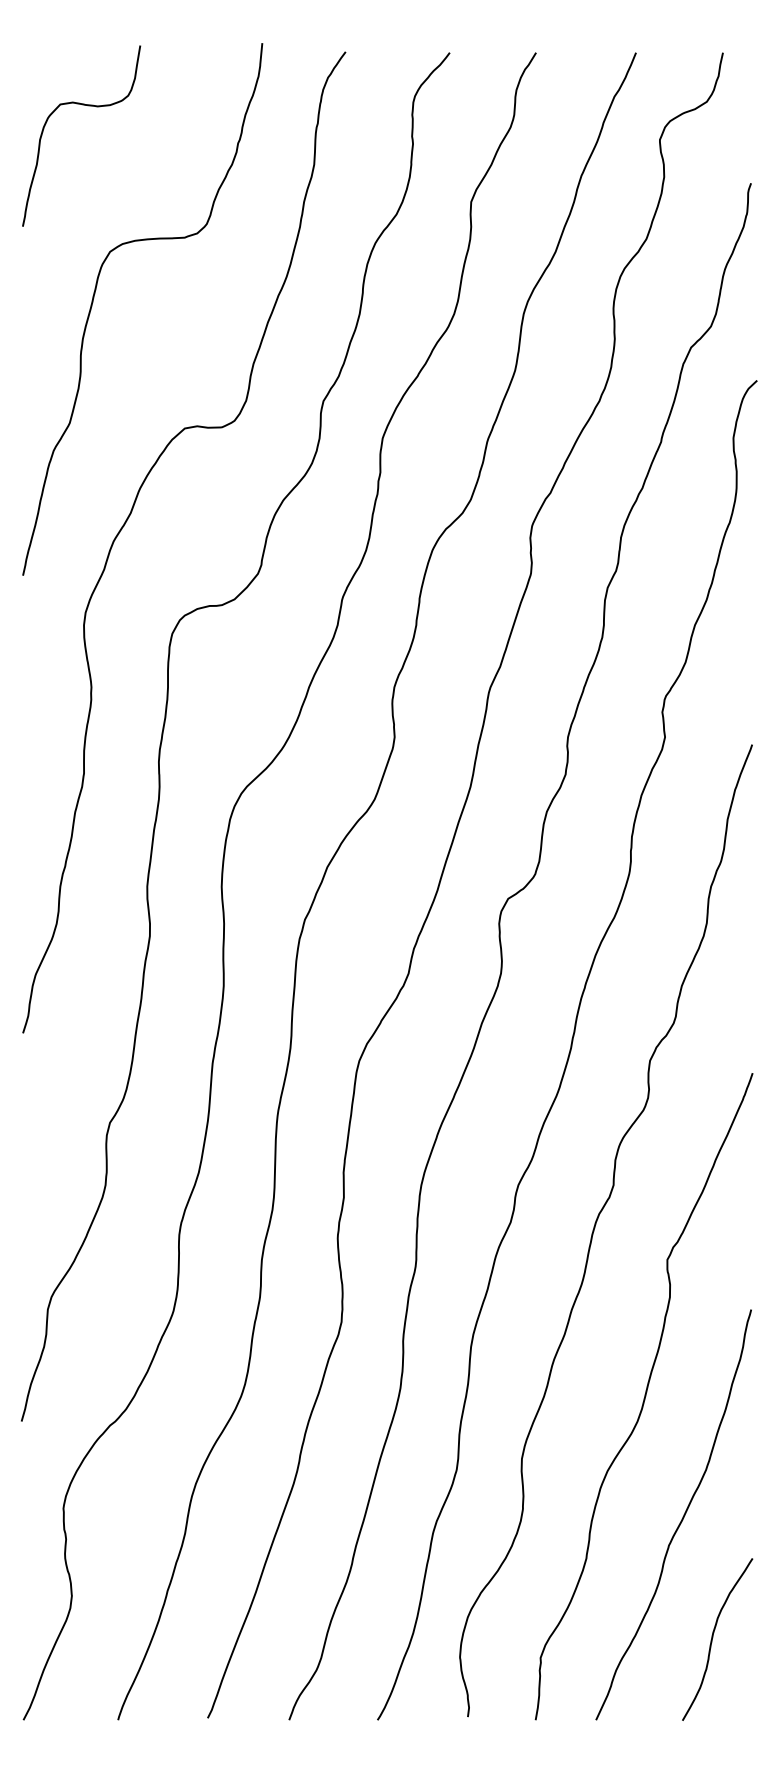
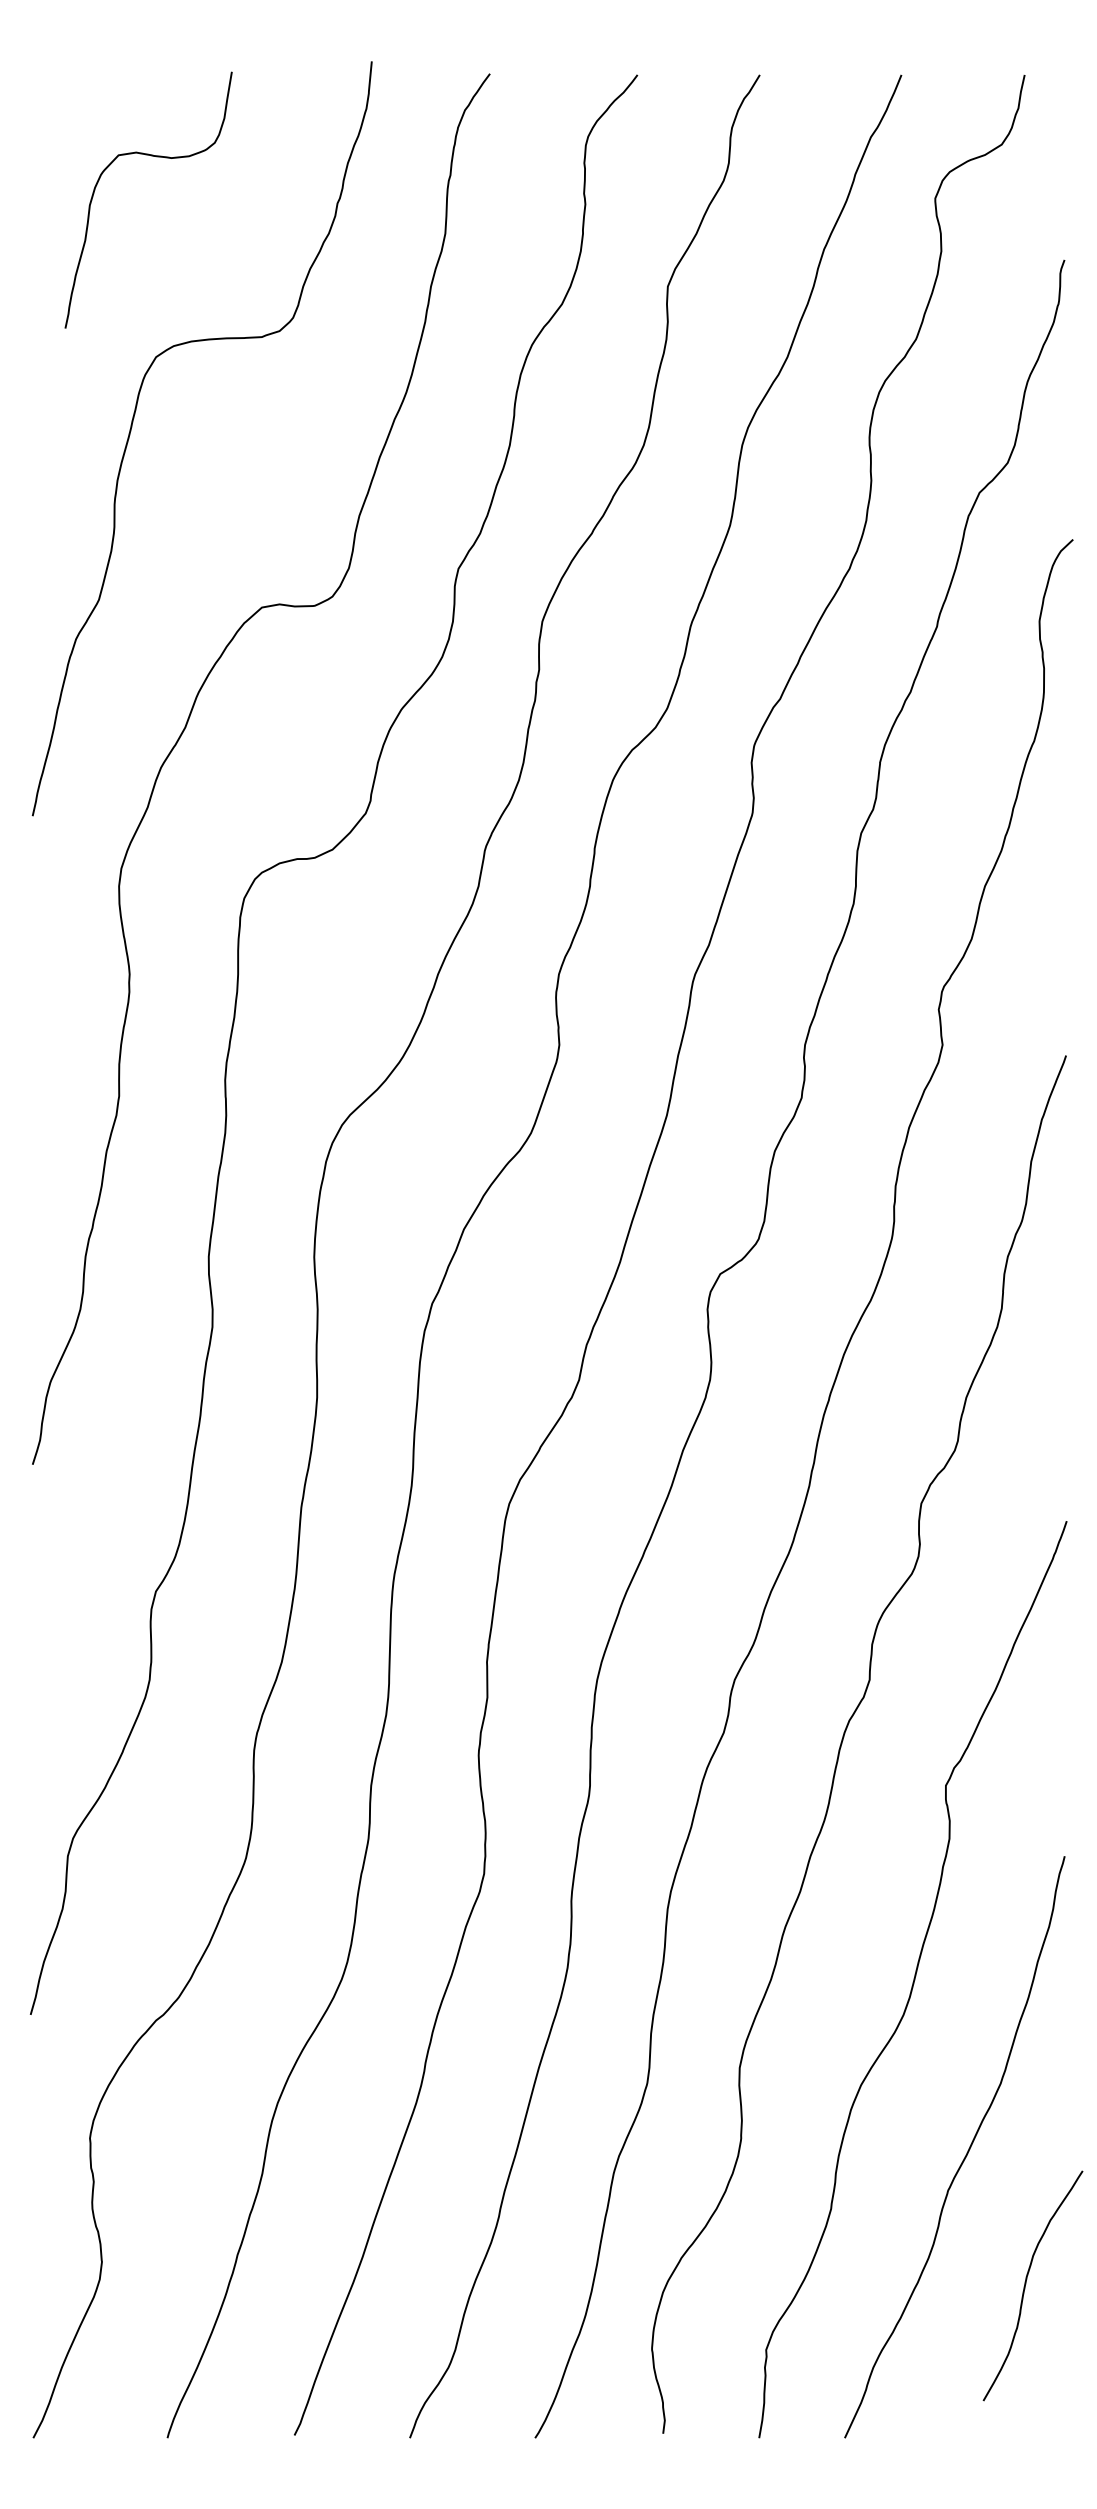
curve: (87, 106) -> (156, 157), moved
curve: (712, 1638) -> (1026, 2284), moved

